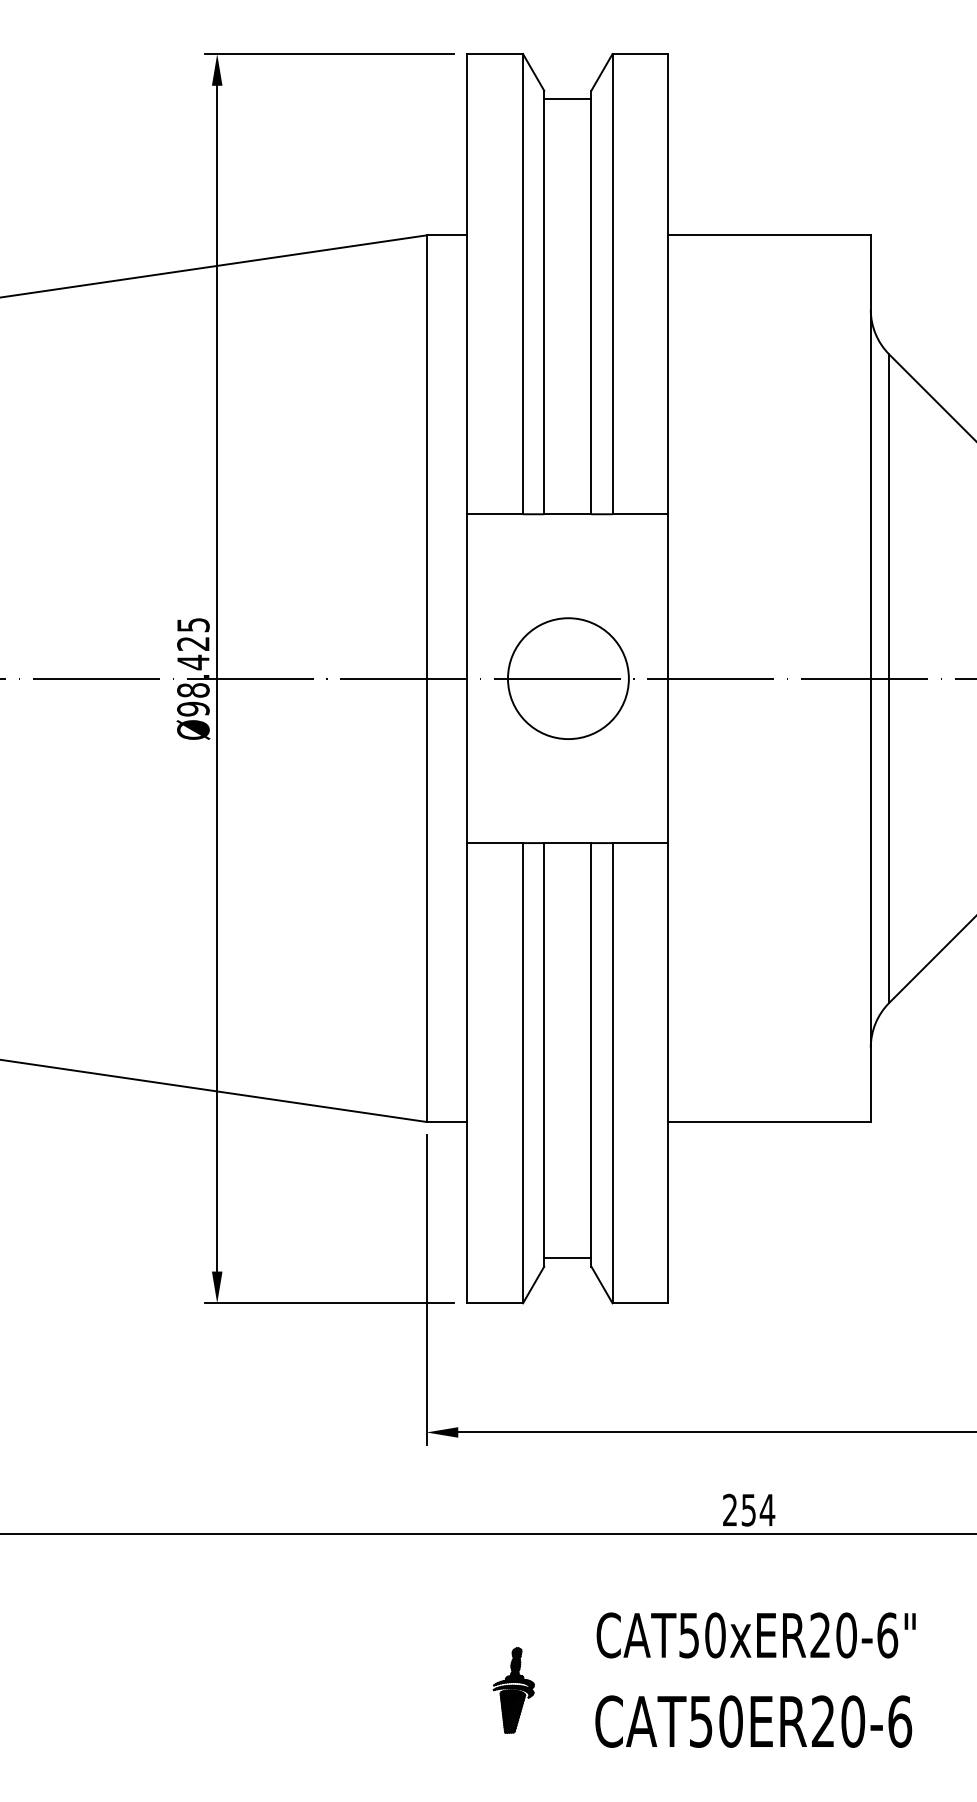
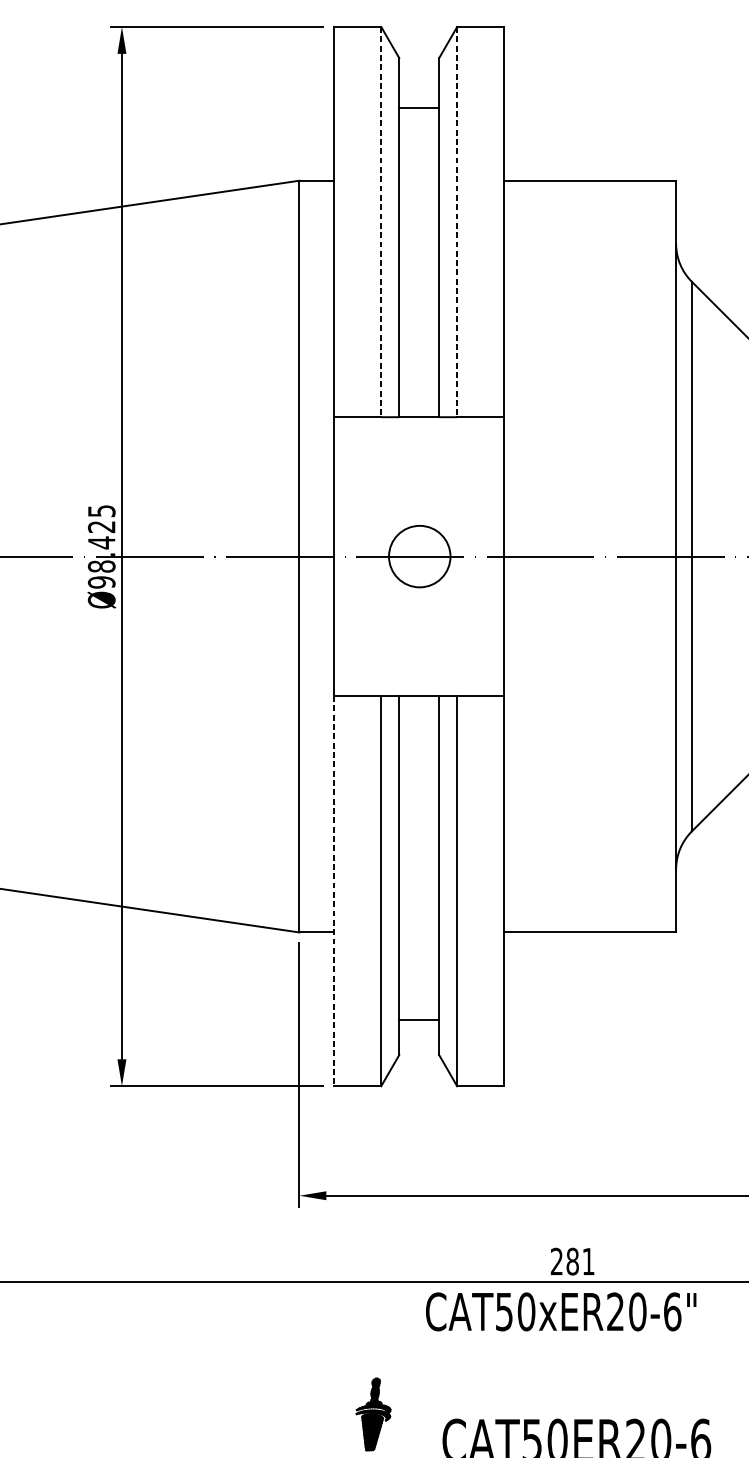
line: (567, 99) -> (418, 107), moved
line: (523, 284) -> (381, 222), solid -> dashed
line: (612, 284) -> (457, 222), solid -> dashed
circle: (568, 678) -> (419, 556), size x0.6
line: (466, 1073) -> (333, 891), solid -> dashed
line: (567, 1258) -> (418, 1020), moved
text: (758, 1509) -> (580, 1261), 254 -> 281
text: (755, 1635) -> (560, 1311), moved

